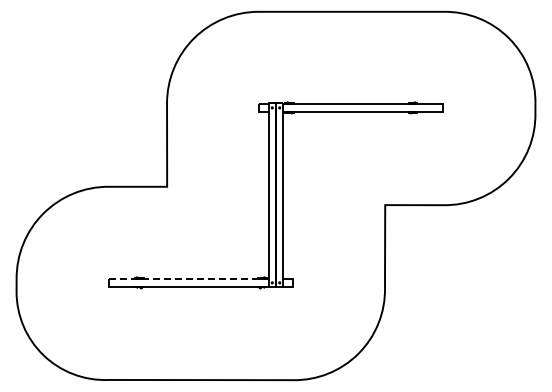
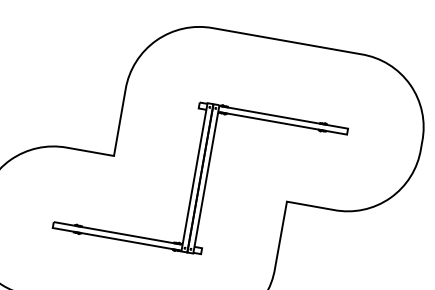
line: (188, 279) -> (118, 233), dashed -> solid

